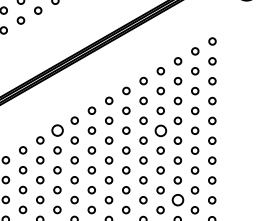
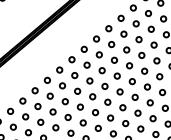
circle: (57, 130) -> (47, 80), size x0.62
circle: (160, 130) -> (129, 65), size x0.62
circle: (177, 200) -> (152, 118), size x0.62

